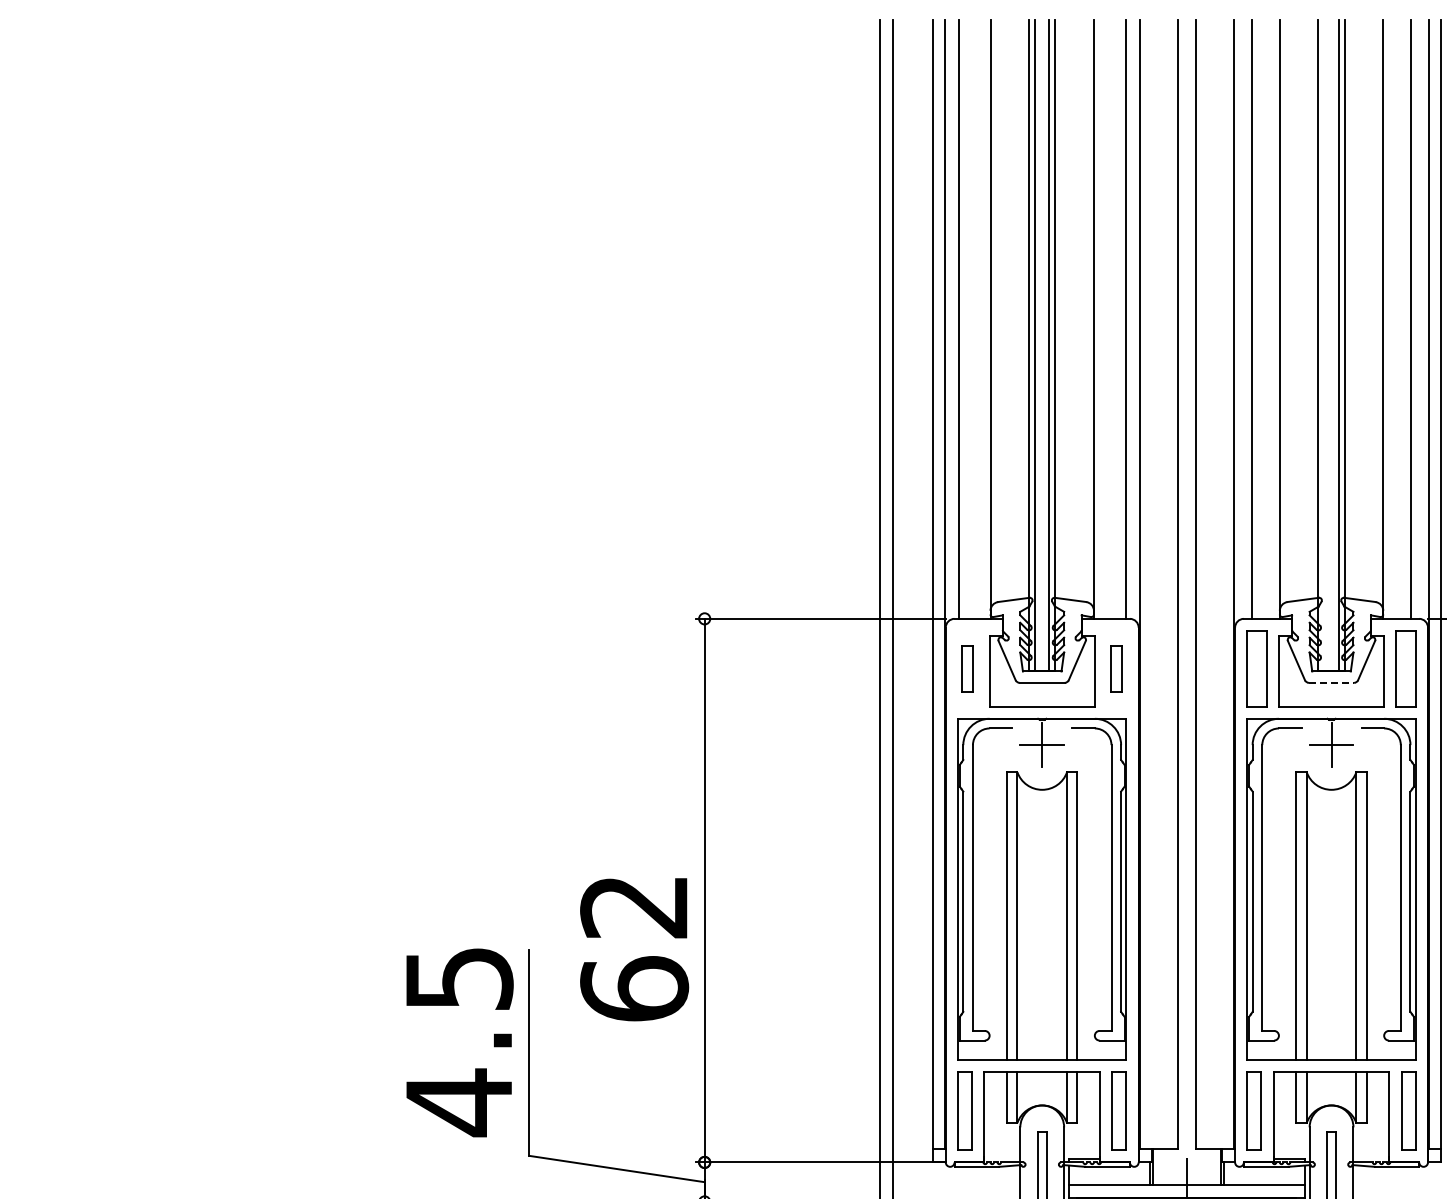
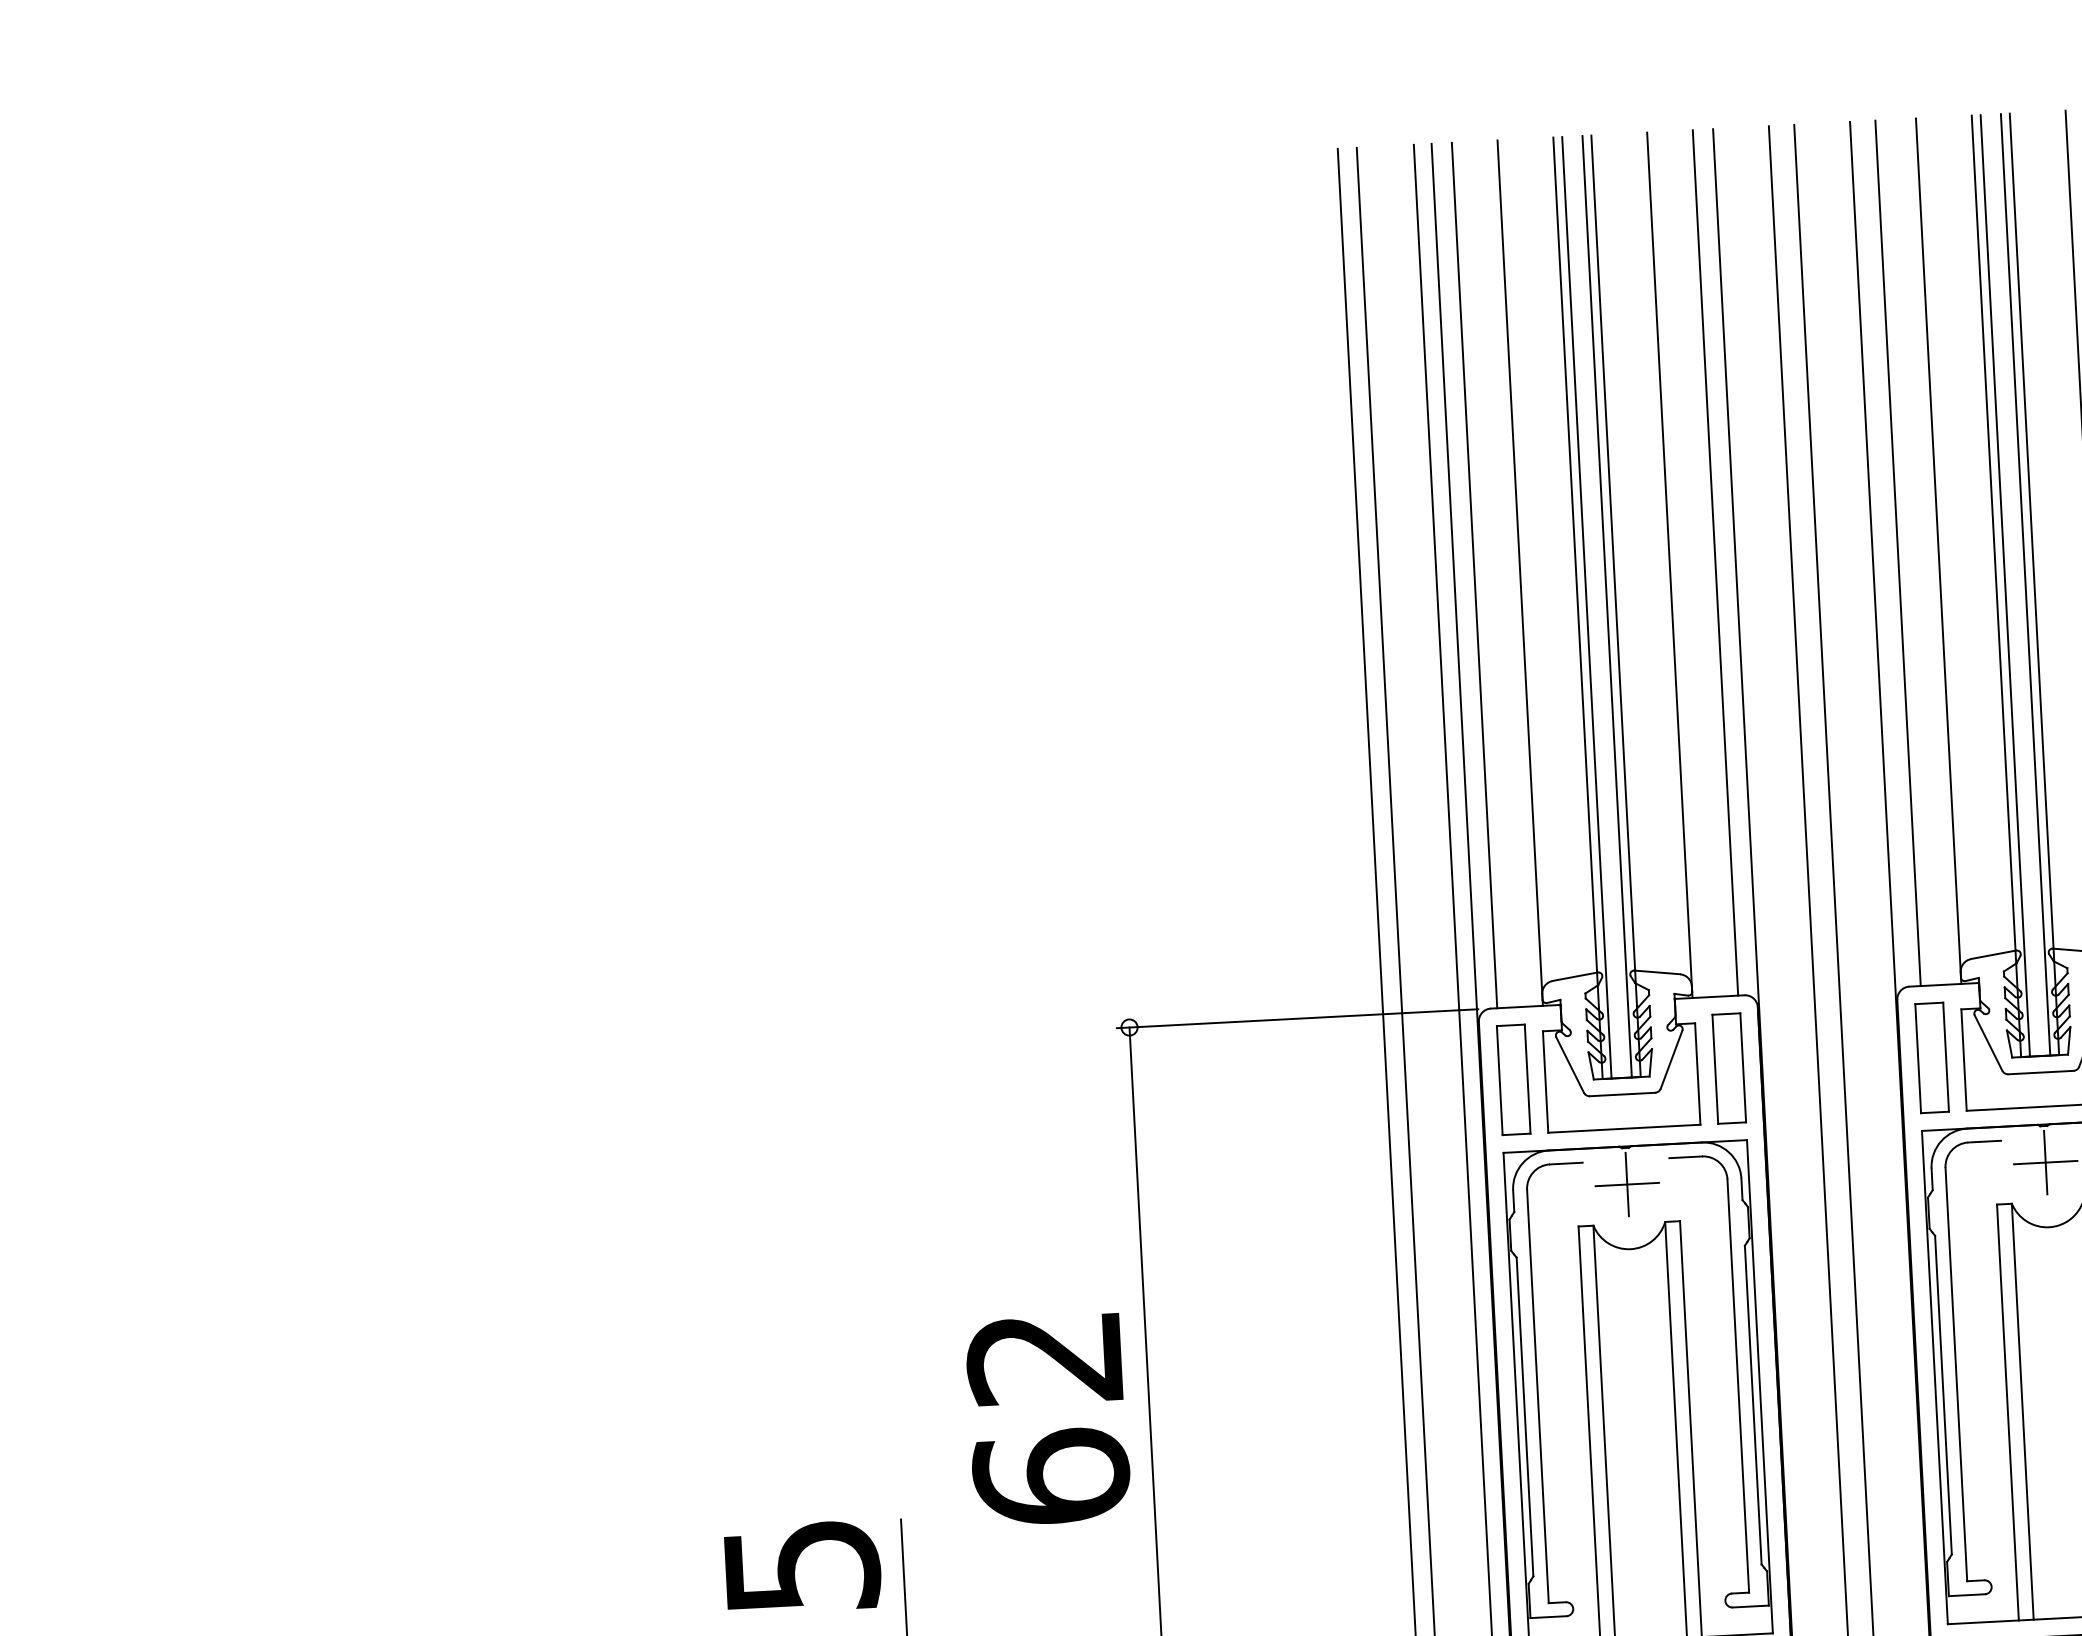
line: (1324, 345) -> (2005, 585), added
part: (967, 668) -> (1513, 1079), size x1.67
part: (1116, 668) -> (1728, 1068), size x1.67
line: (1331, 682) -> (2040, 1072), dashed -> solid
text: (634, 949) -> (1048, 1419), moved

